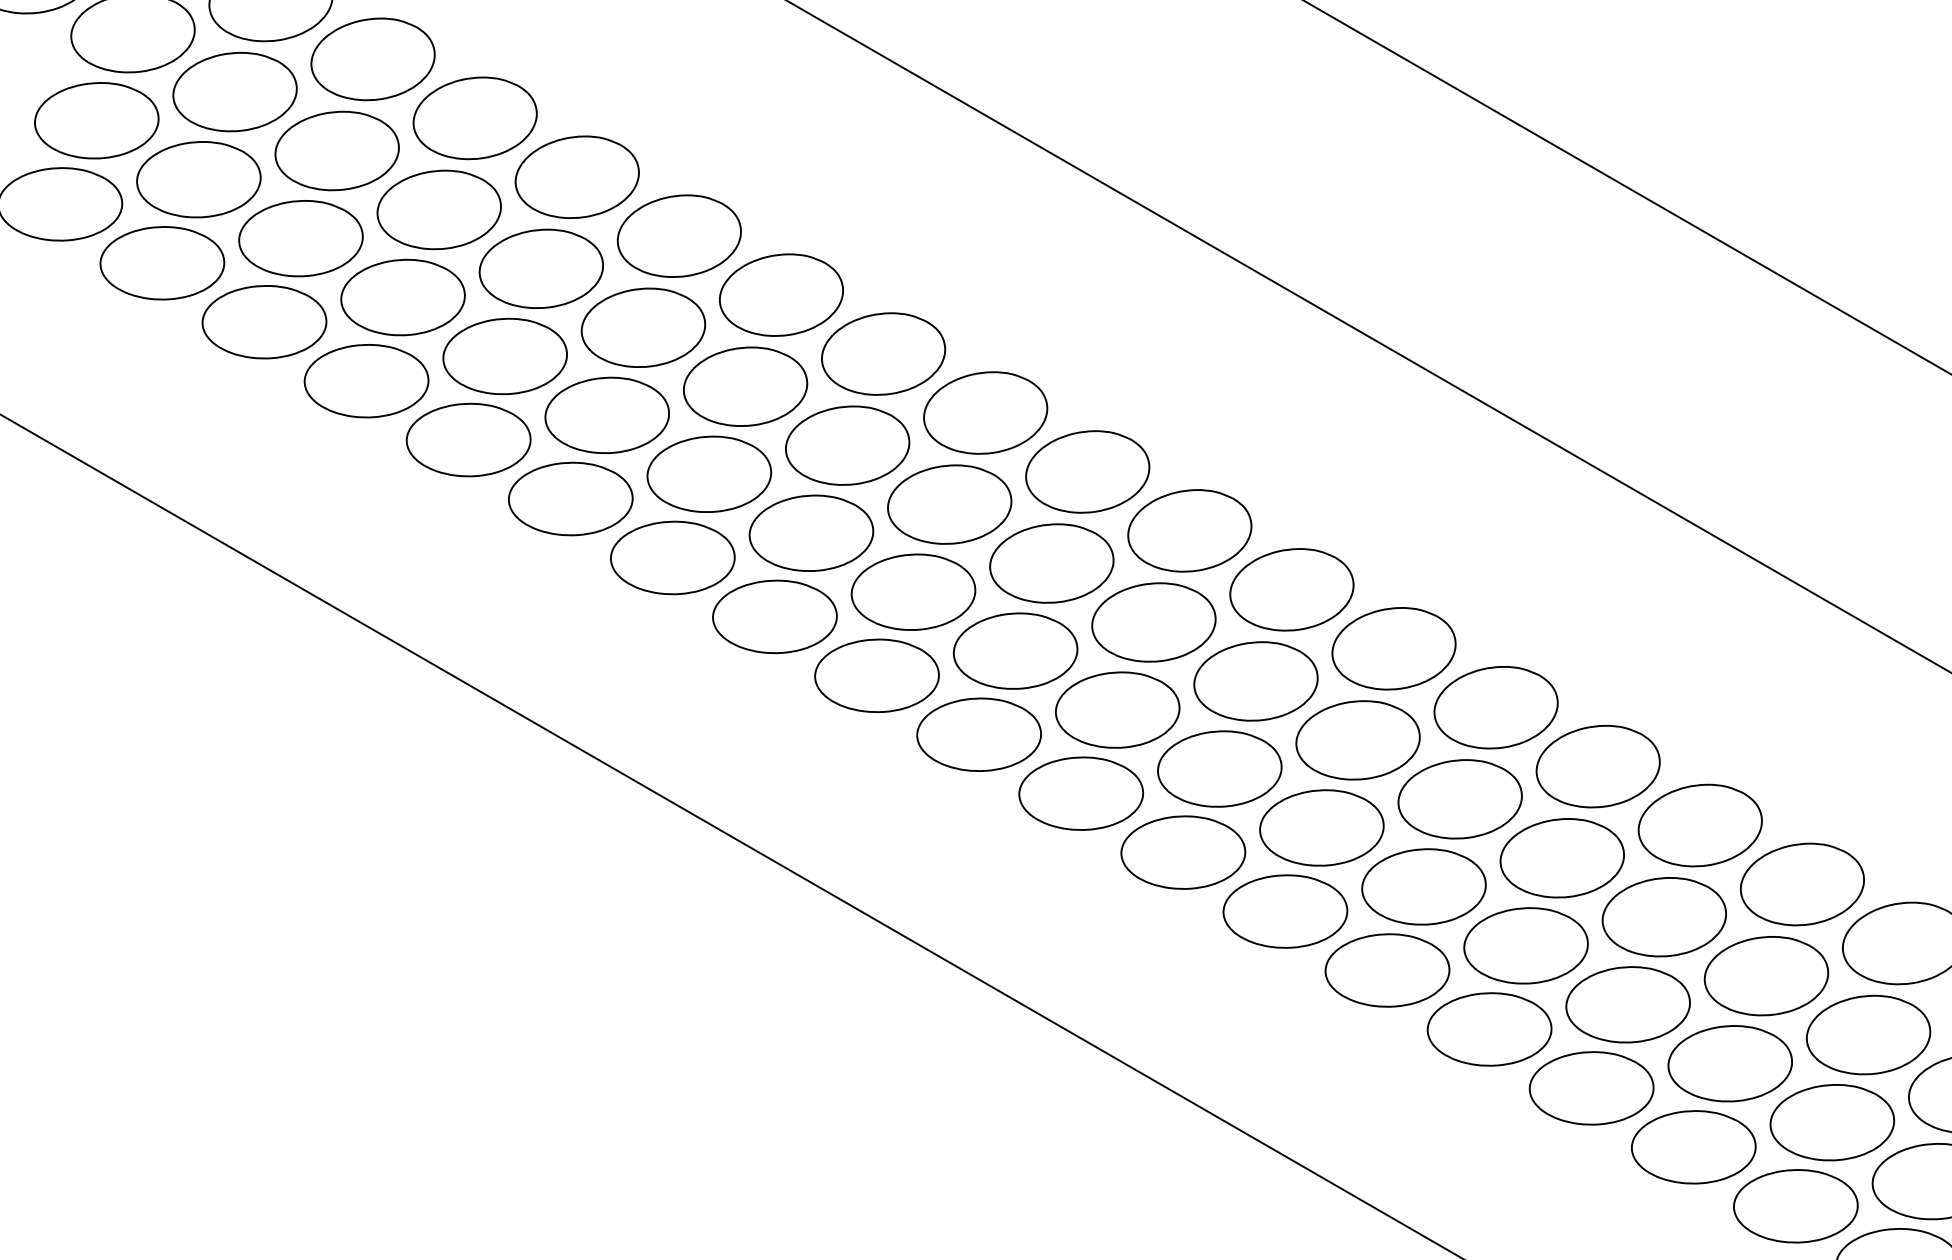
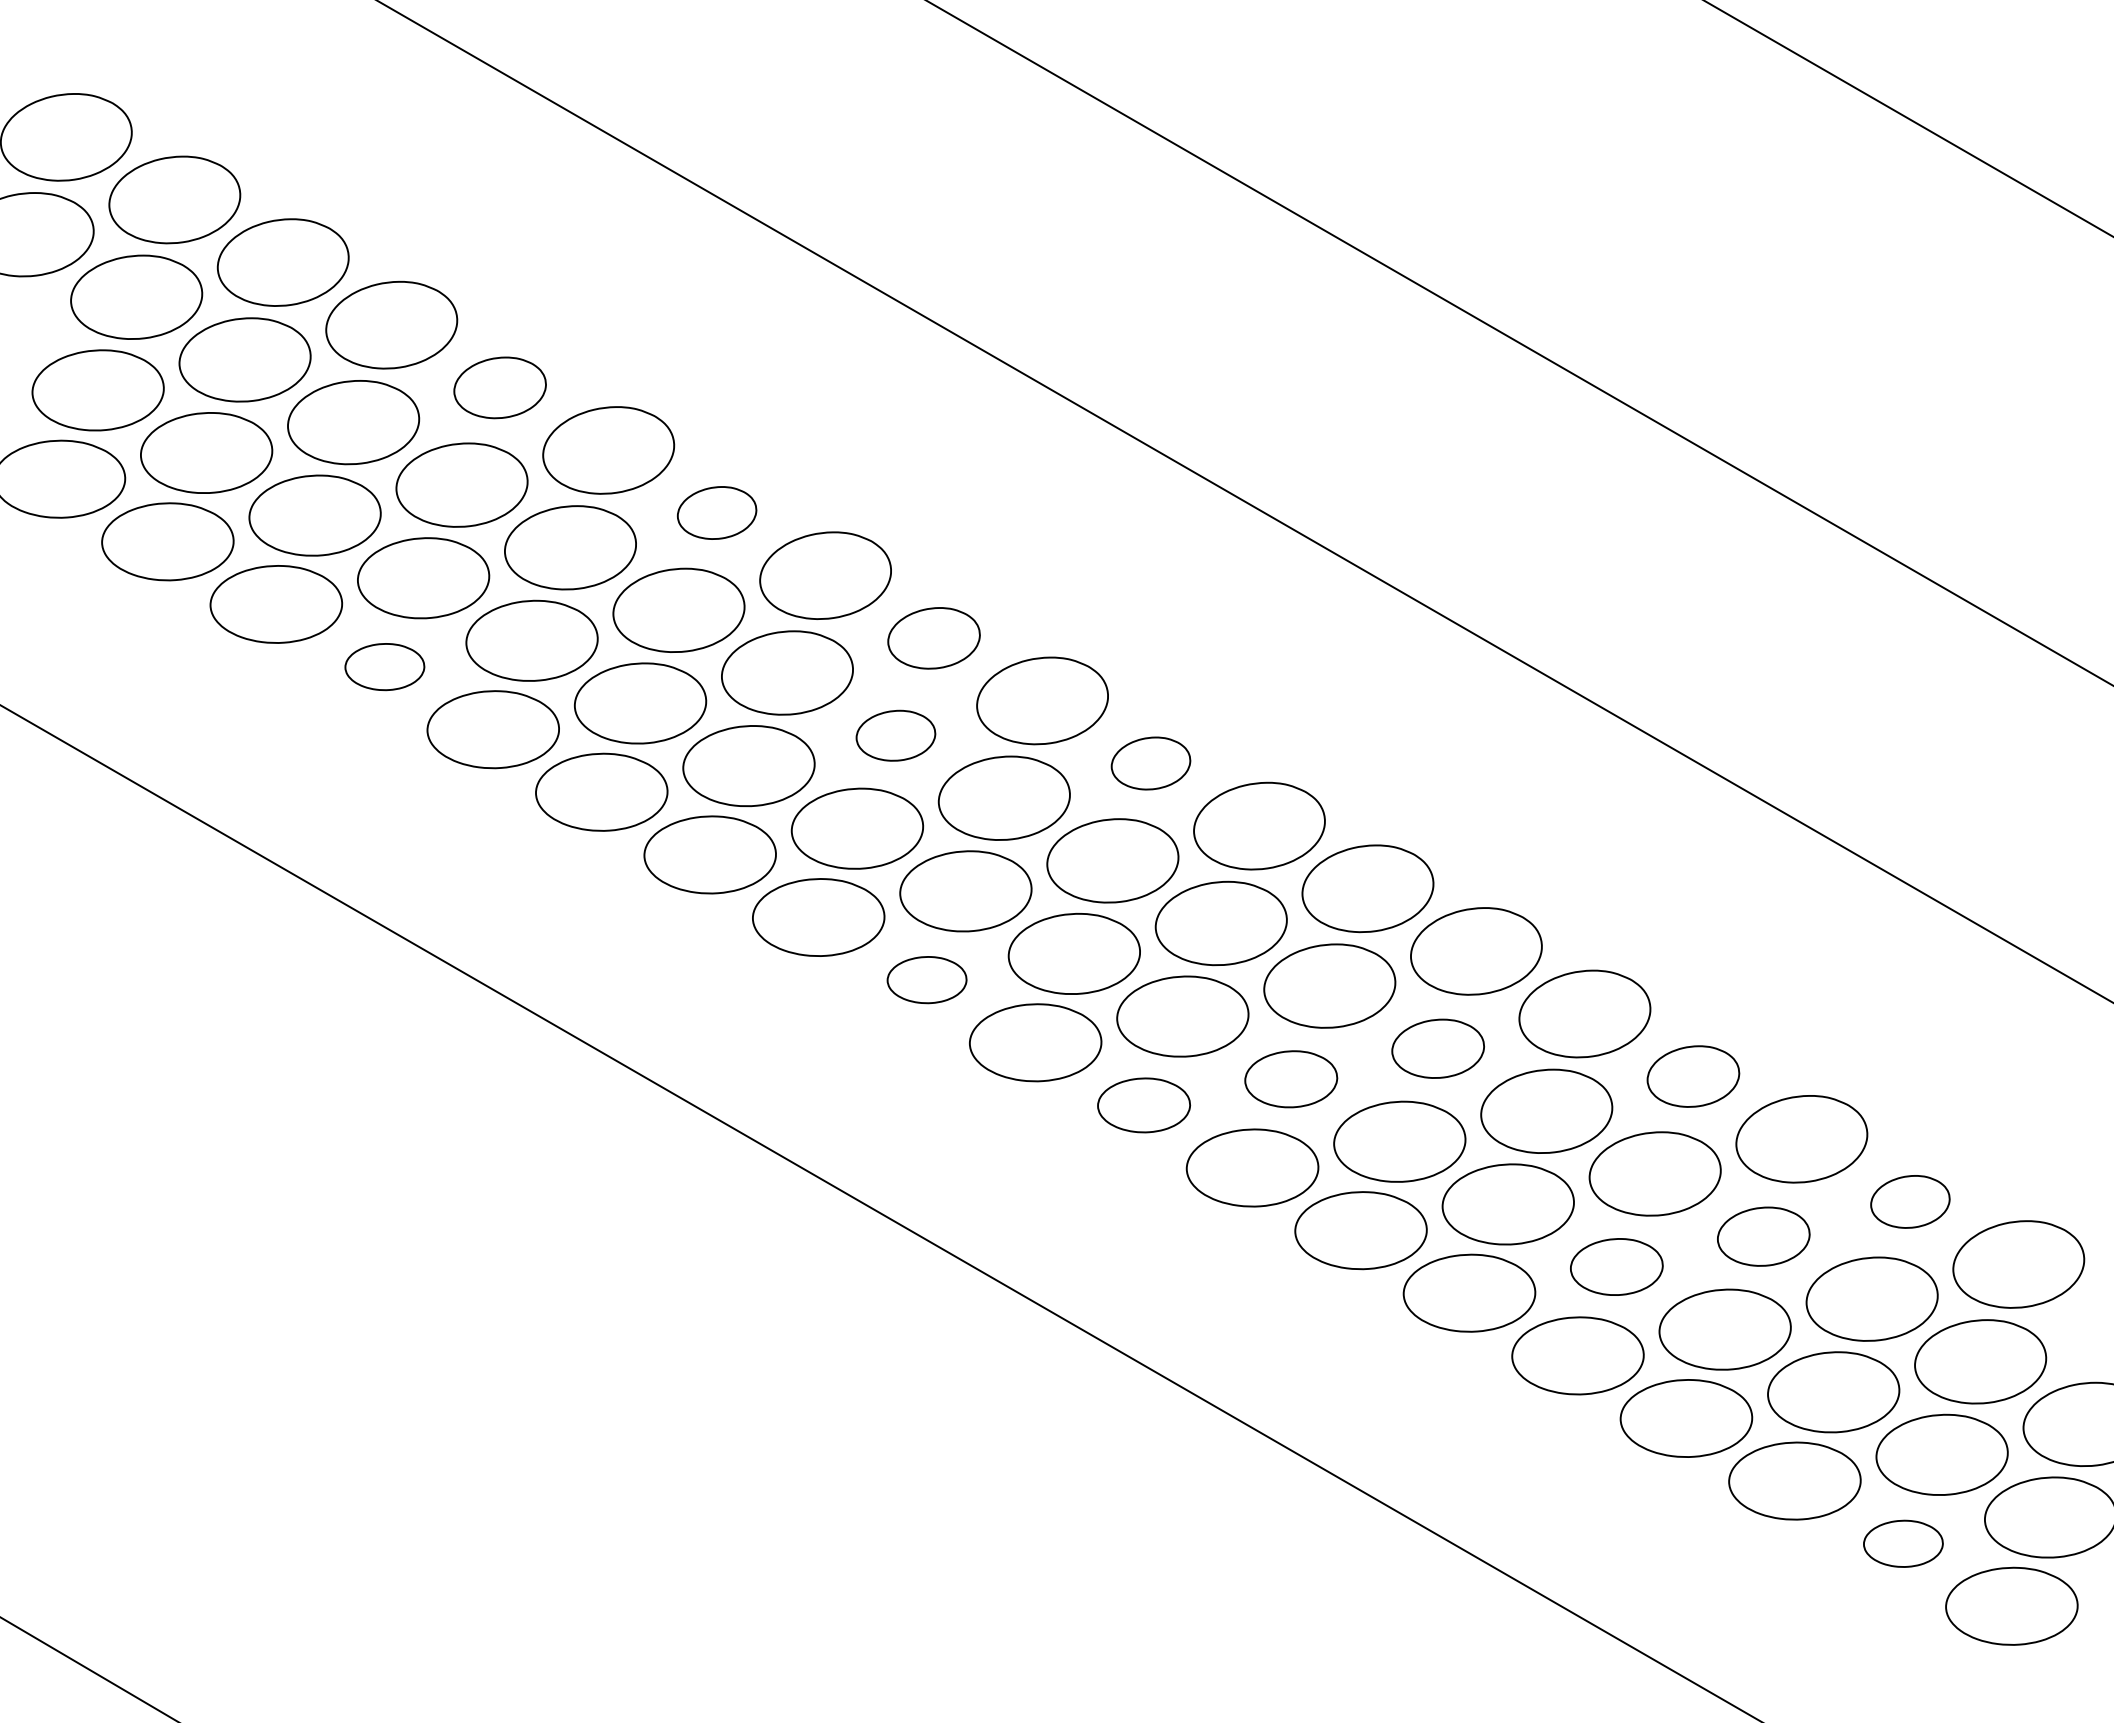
part: (474, 118) -> (499, 387), size x0.7
part: (678, 235) -> (716, 512), size x0.6
part: (883, 354) -> (933, 638), size x0.7
part: (366, 380) -> (384, 666), size x0.6
part: (847, 445) -> (895, 735), size x0.6
part: (1087, 471) -> (1150, 763), size x0.6
part: (876, 675) -> (926, 979), size x0.6
part: (1357, 740) -> (1437, 1048), size x0.7
part: (1598, 766) -> (1693, 1076), size x0.7
part: (1219, 769) -> (1290, 1079), size x0.7
part: (1080, 793) -> (1143, 1105), size x0.7
part: (1802, 884) -> (1910, 1201), size x0.6
part: (1664, 917) -> (1763, 1236), size x0.7
part: (1525, 945) -> (1616, 1266), size x0.7
part: (1795, 1206) -> (1903, 1543), size x0.6

